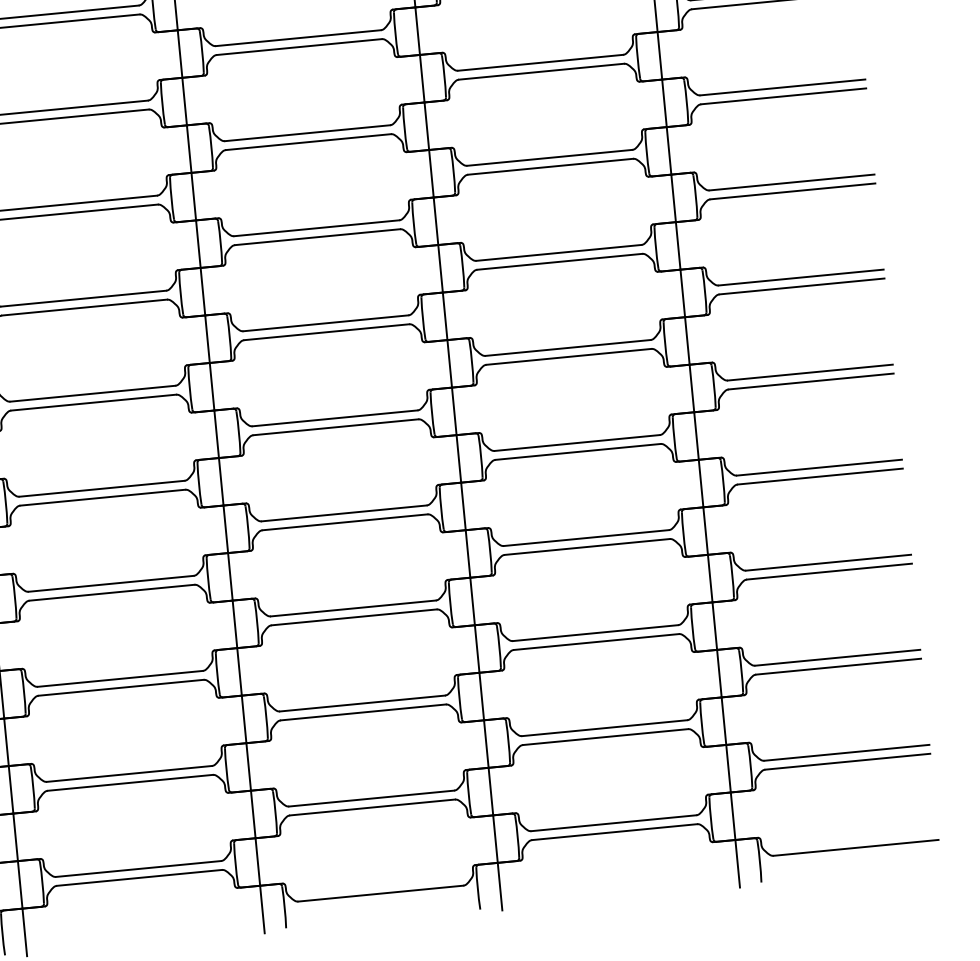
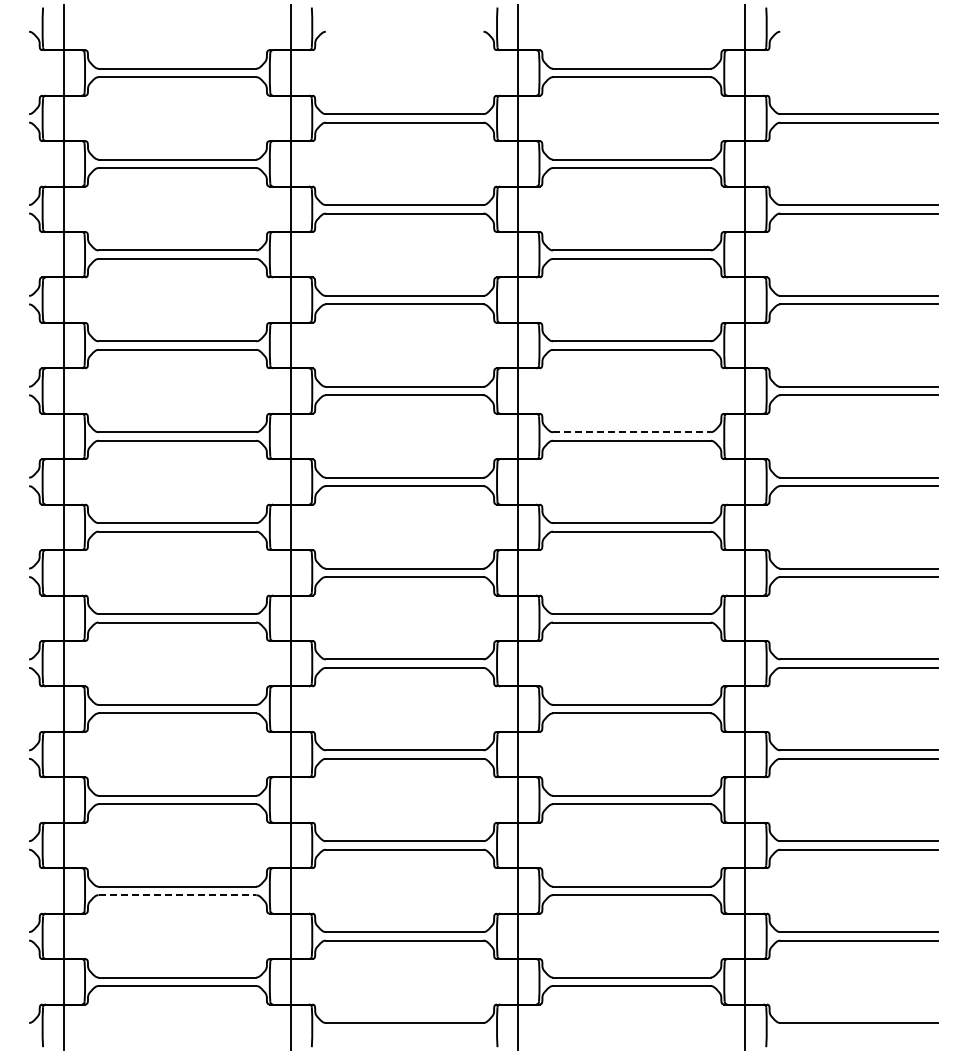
line: (558, 253) -> (631, 432), solid -> dashed
line: (130, 783) -> (177, 895), solid -> dashed

